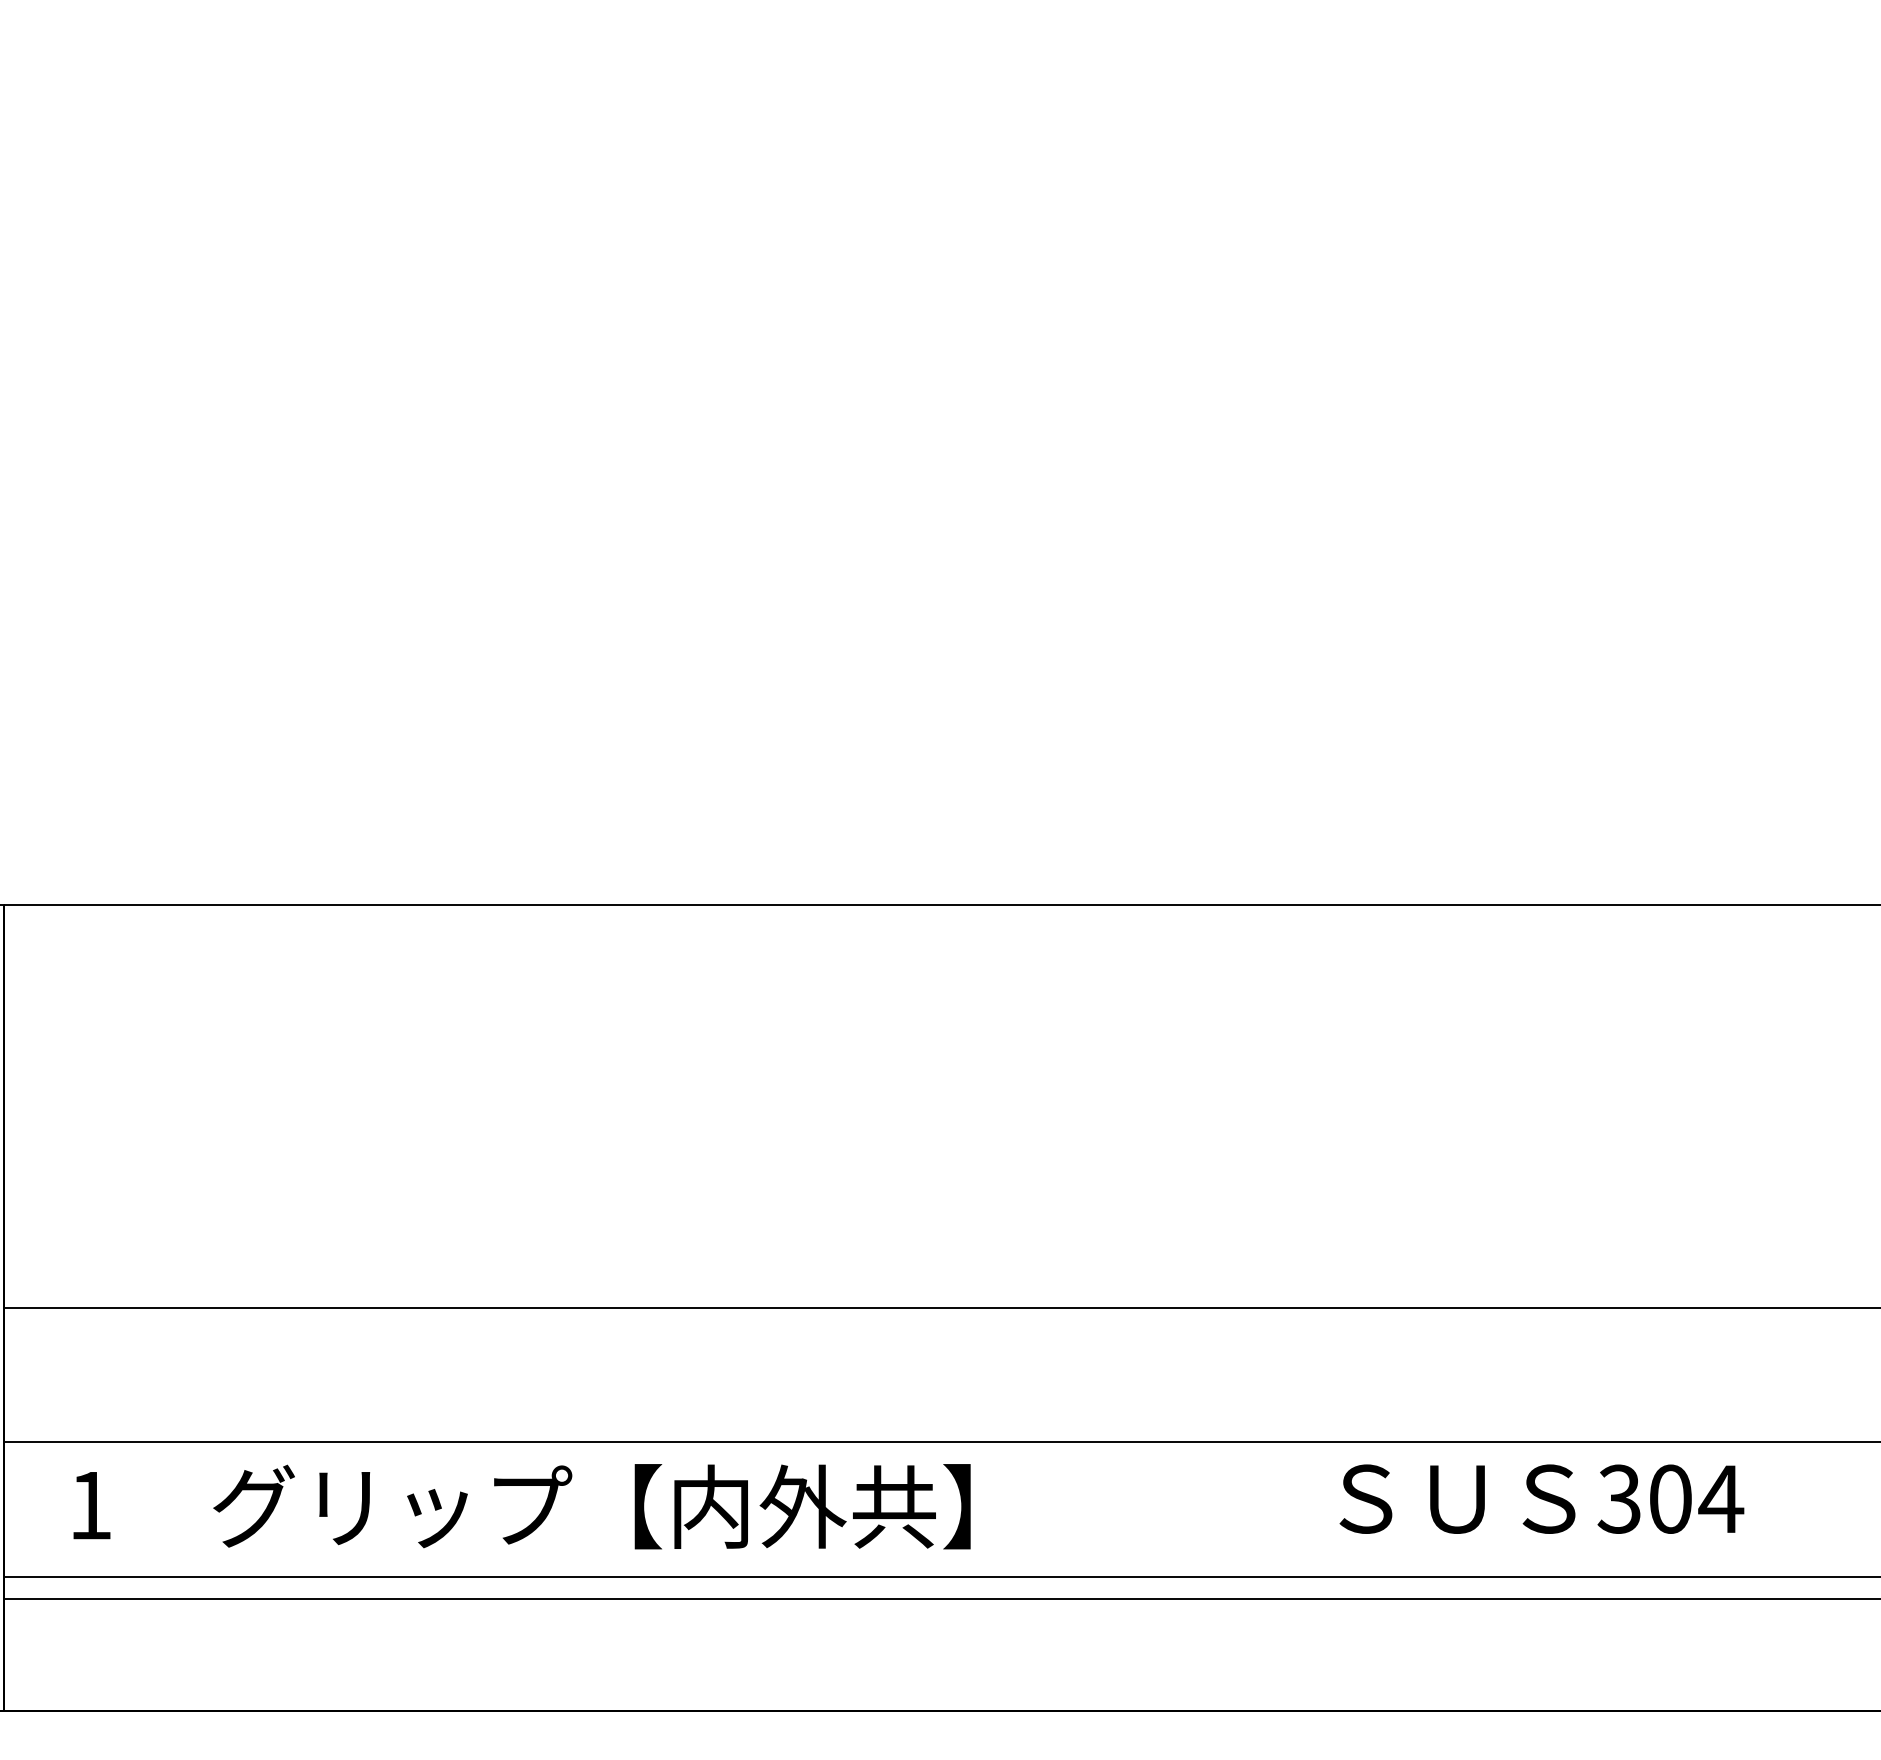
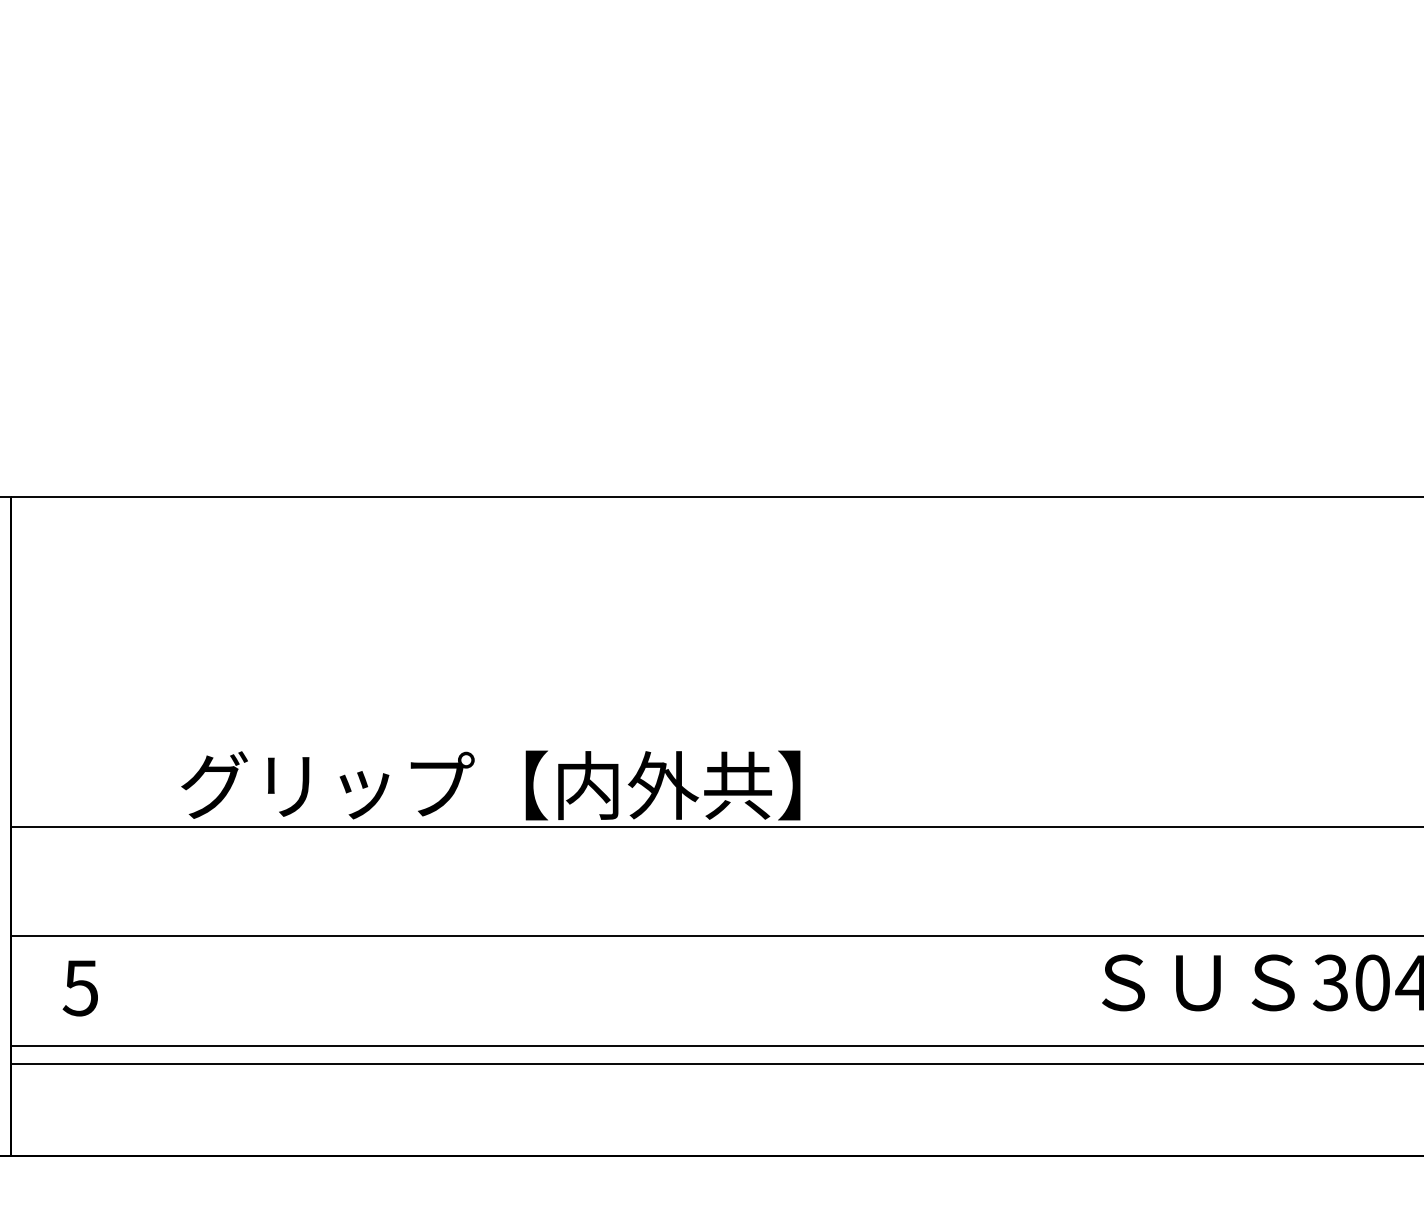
text: (89, 1506) -> (80, 988), 1 -> 5
text: (591, 1506) -> (490, 785), moved

